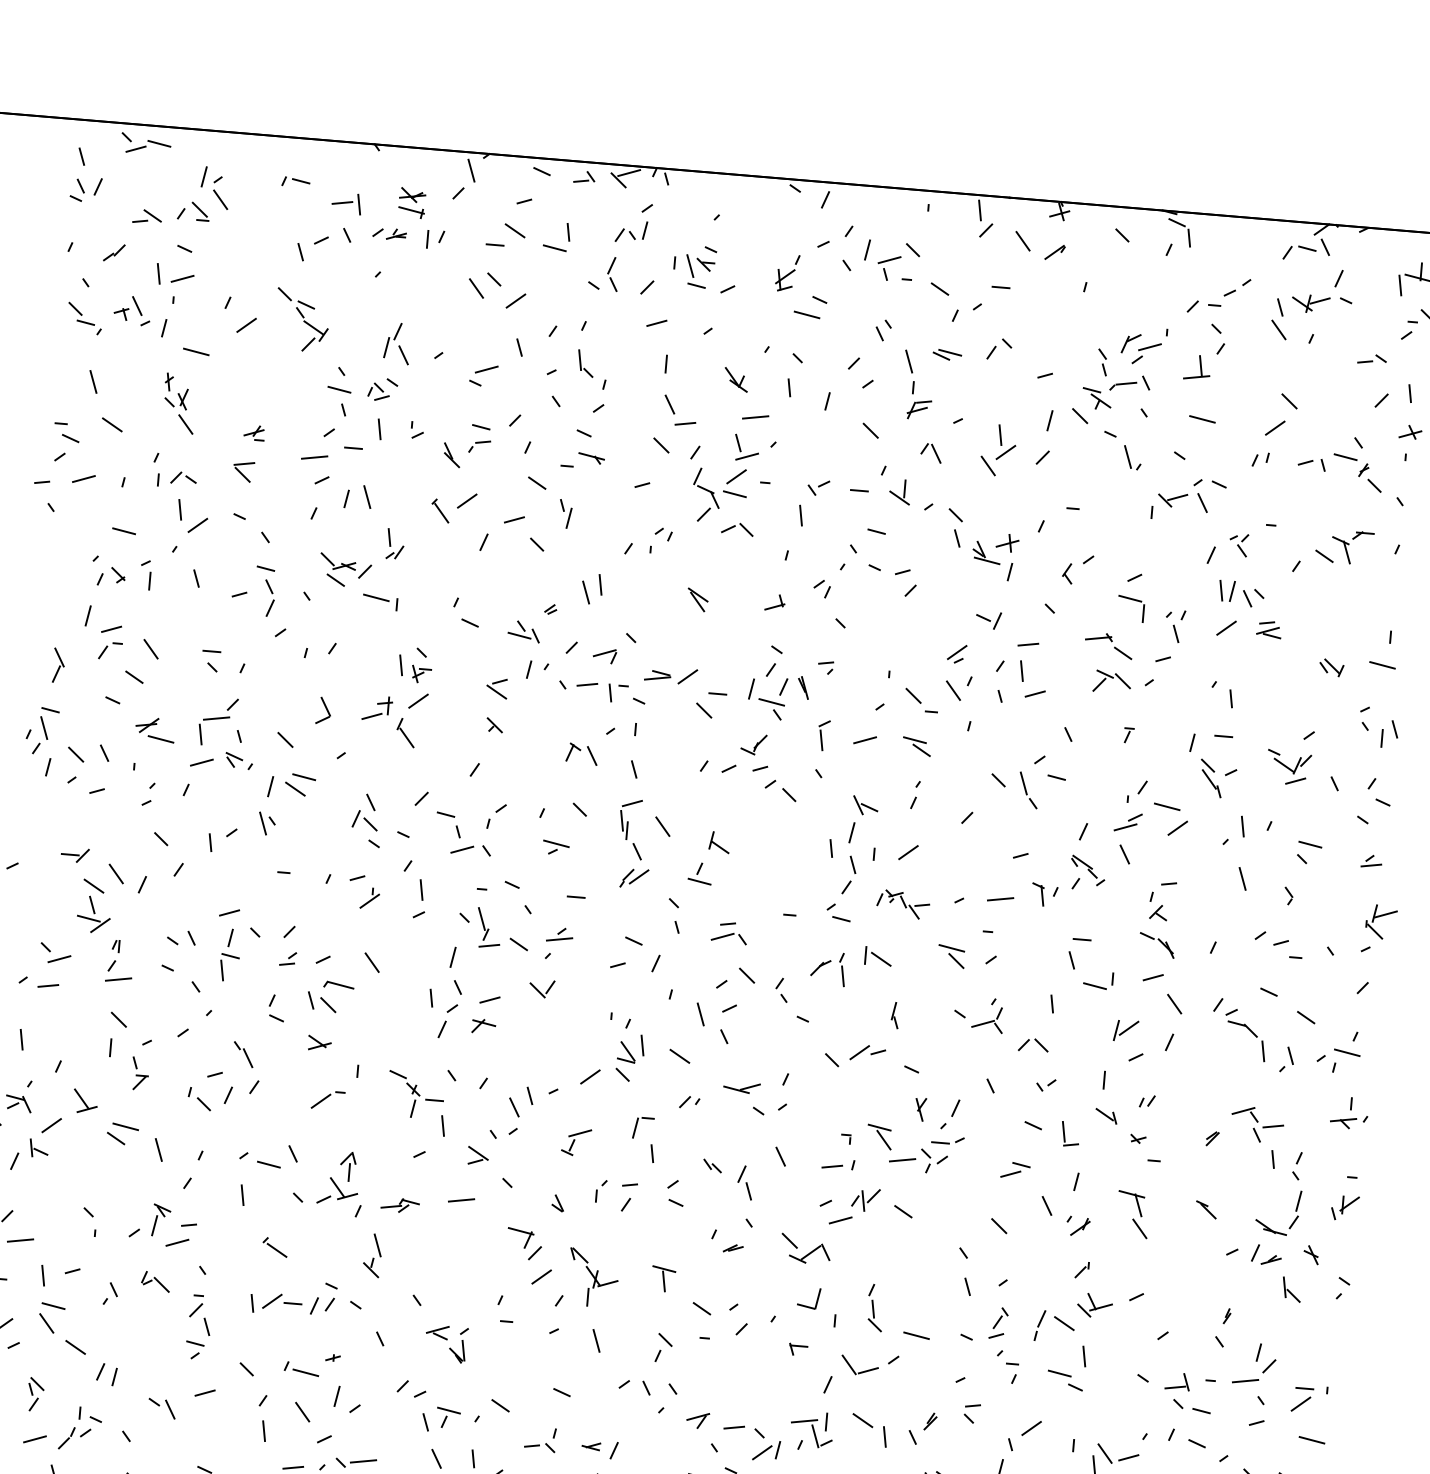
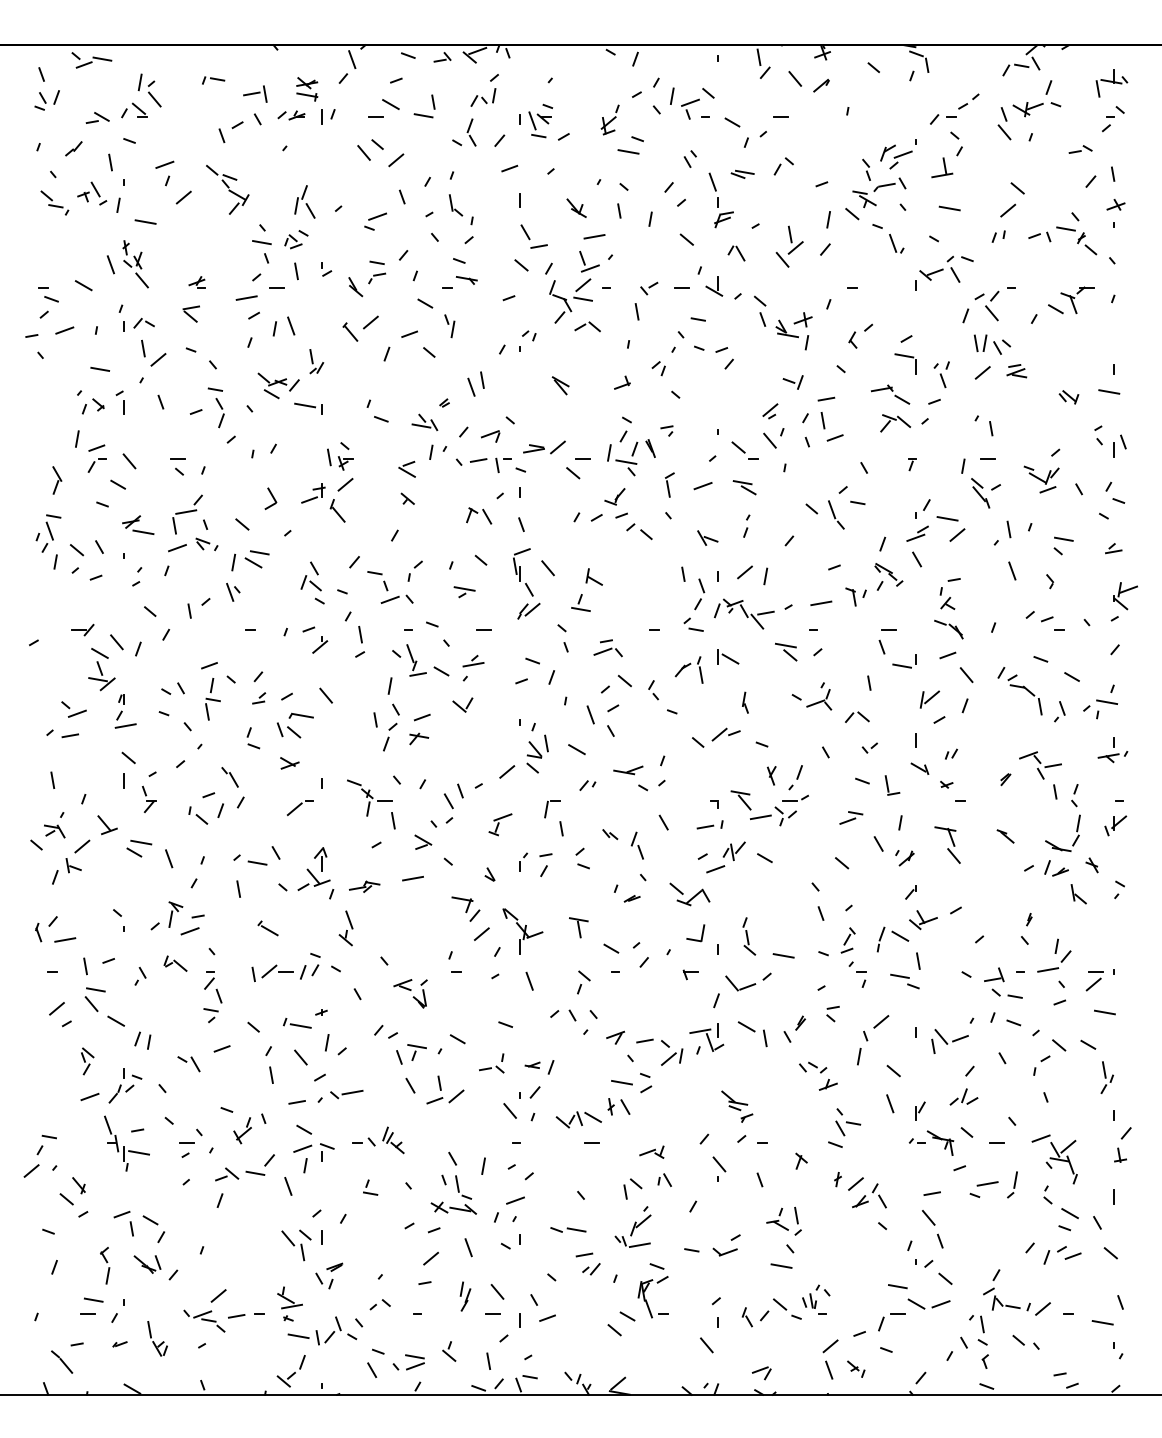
line: (182, 278) -> (164, 164), moved
line: (92, 381) -> (110, 264), moved
part: (1238, 544) -> (986, 305), size x1.67
line: (851, 832) -> (765, 576), moved
part: (903, 903) -> (744, 613), size x1.43

